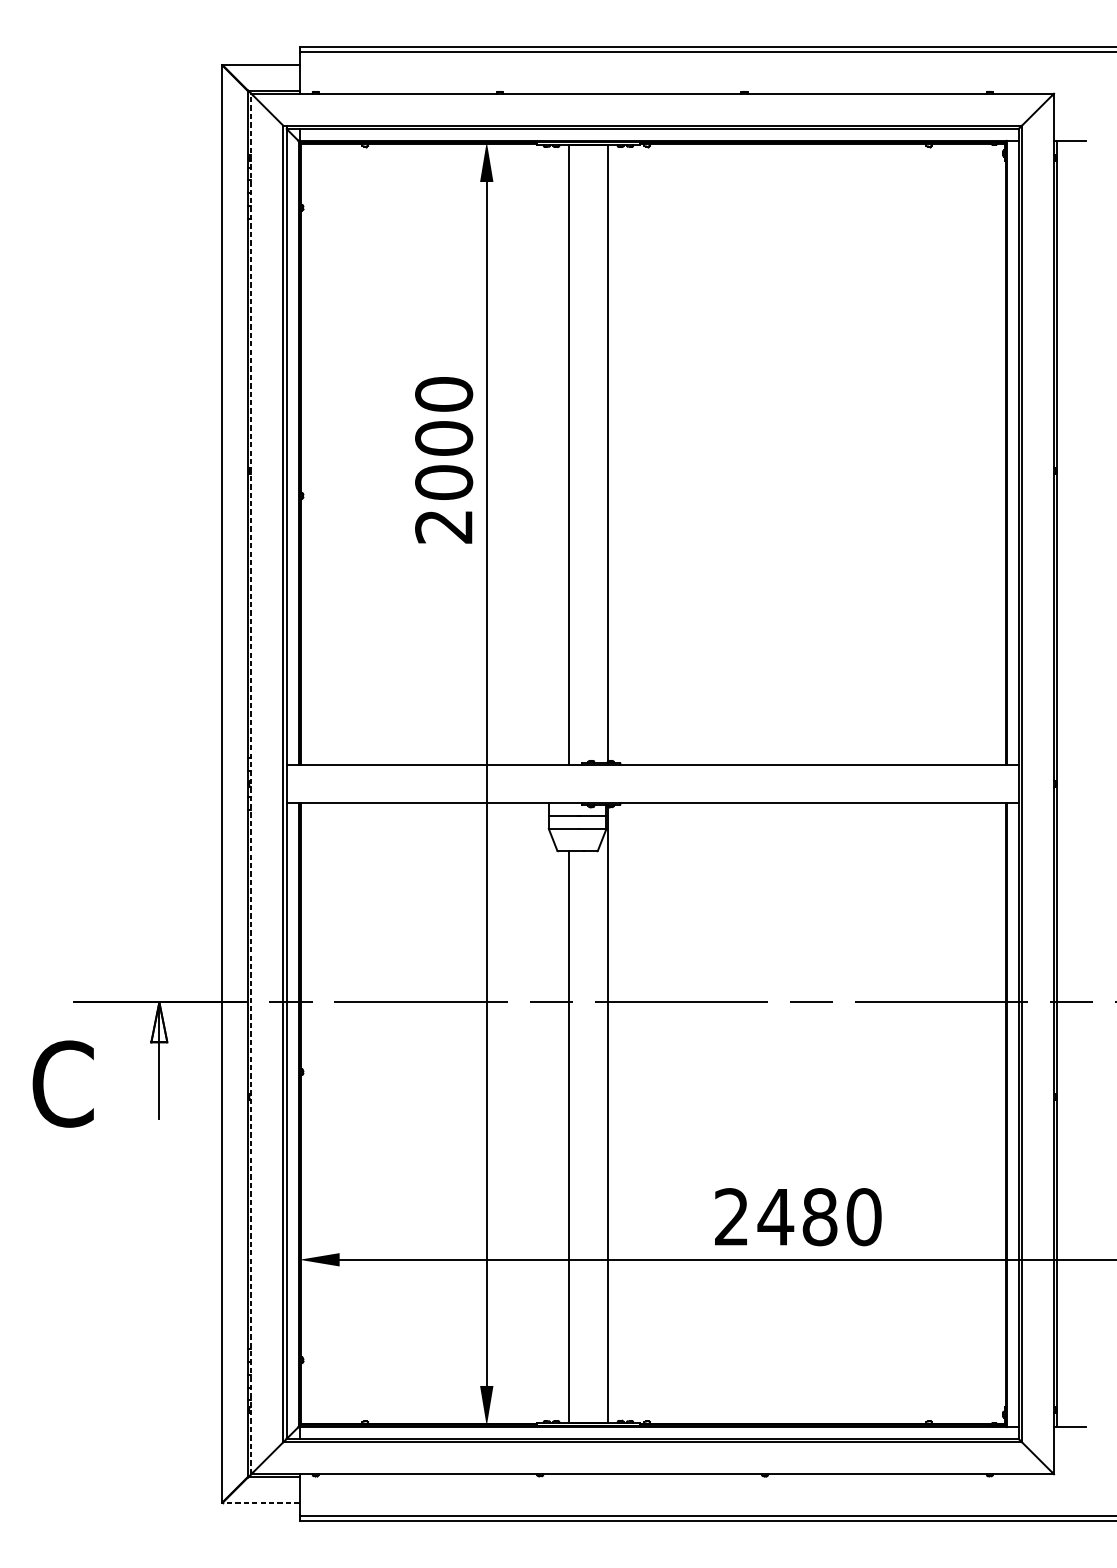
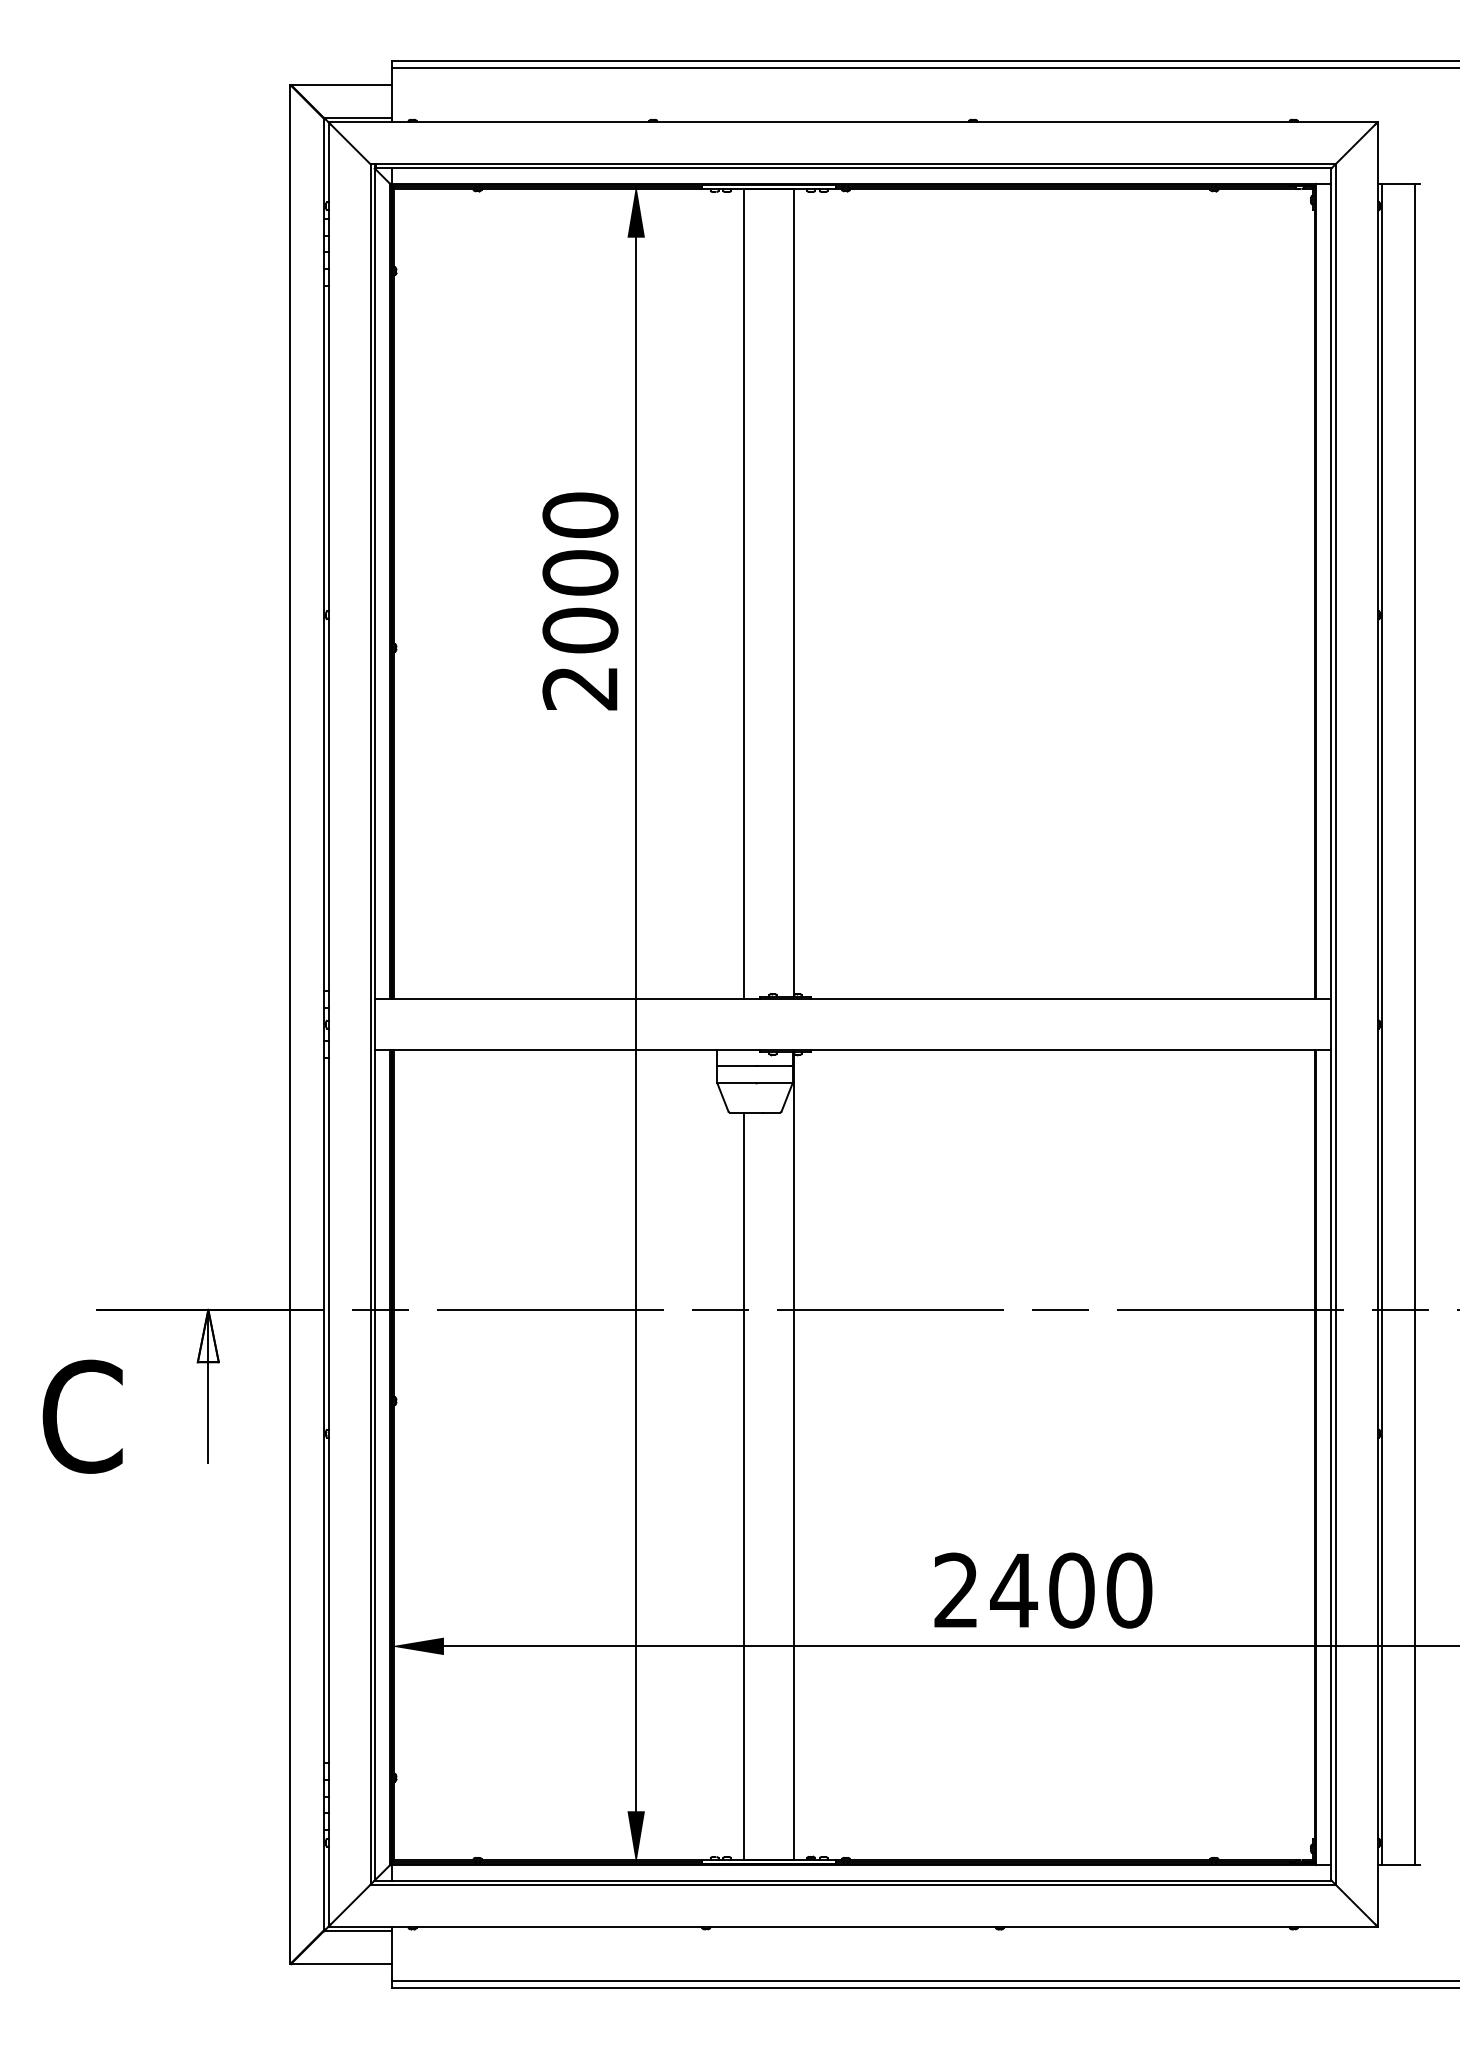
line: (251, 783) -> (328, 1023), dashed -> solid
line: (1082, 783) -> (1415, 1023), added
text: (819, 1217) -> (1071, 1590), 2480 -> 2400
line: (260, 1502) -> (340, 1963), dashed -> solid

